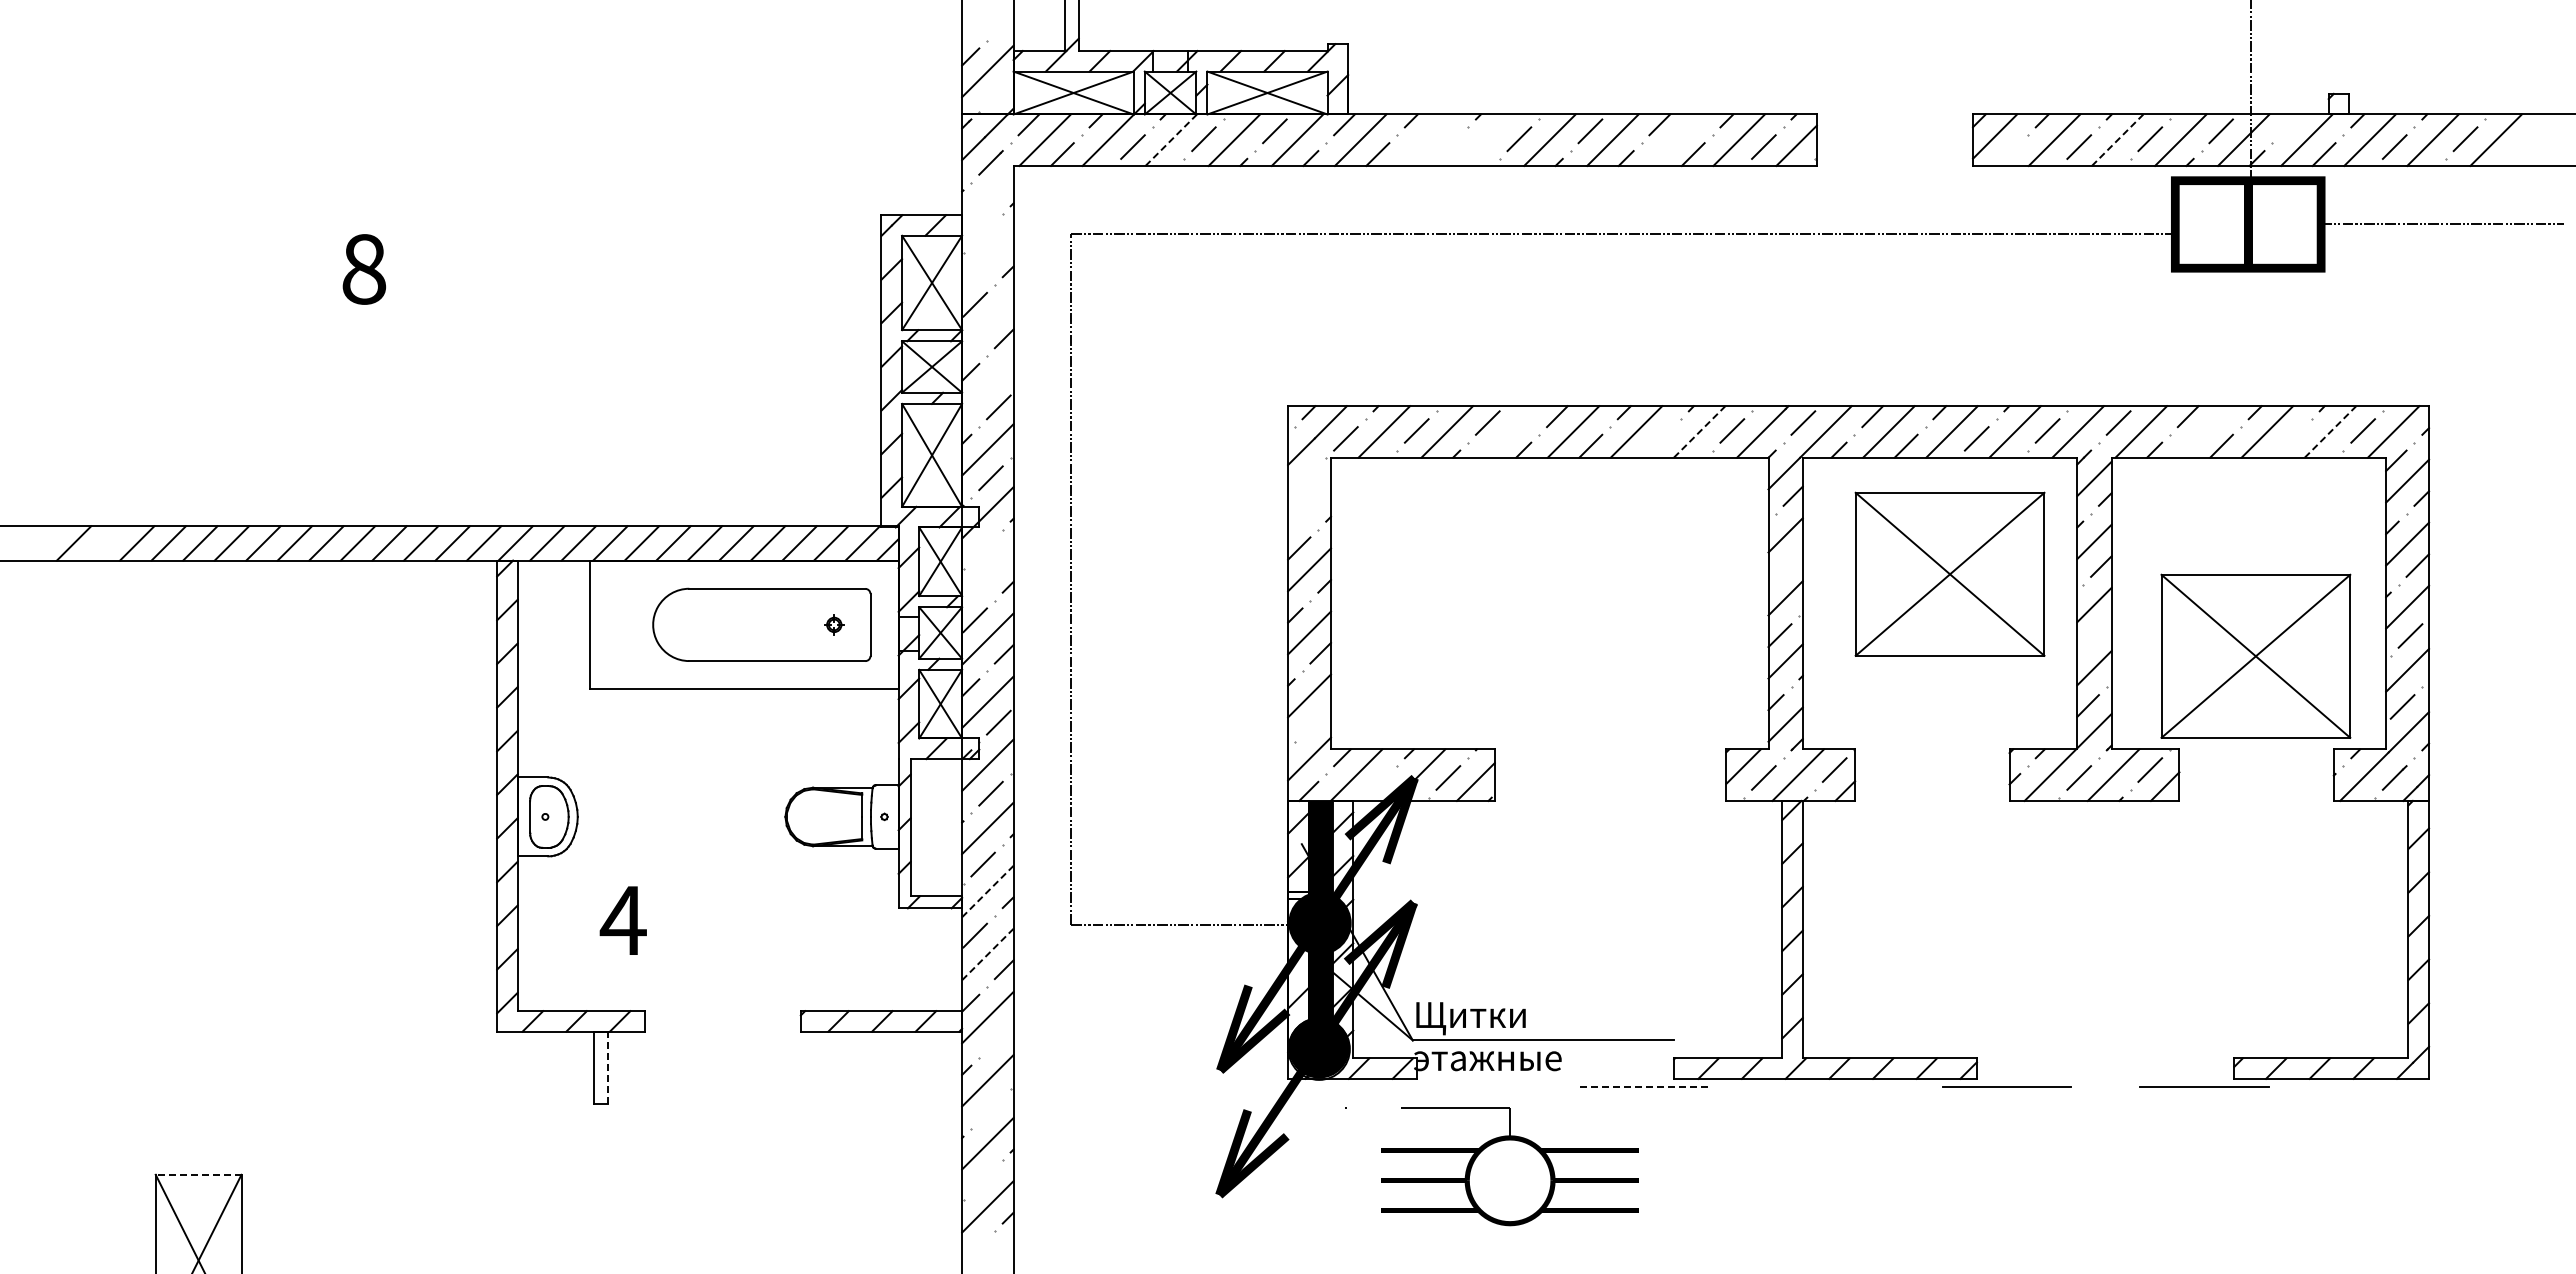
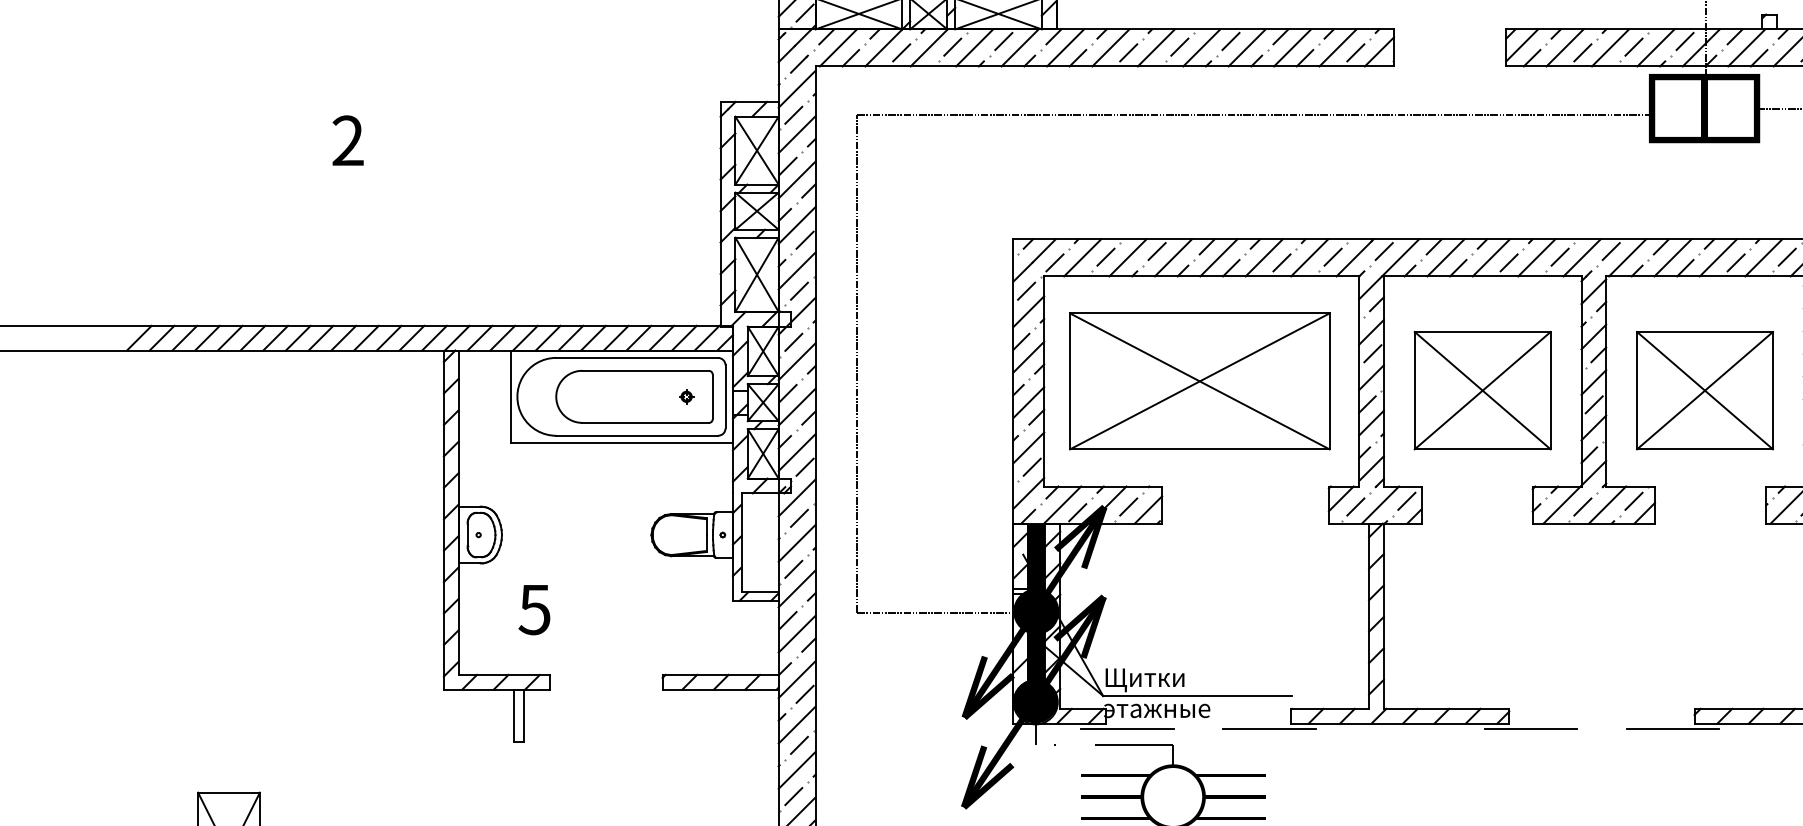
line: (998, 91) -> (804, 12), added
line: (2290, 124) -> (1734, 36), added
line: (1171, 139) -> (929, 47), dashed -> solid
line: (1423, 139) -> (1110, 47), added
line: (1486, 139) -> (1156, 47), added
line: (1675, 139) -> (1292, 47), added
line: (2118, 139) -> (1611, 47), dashed -> solid
line: (1448, 146) -> (1128, 52), added
line: (2008, 154) -> (1531, 58), added
line: (987, 197) -> (796, 89), added
line: (982, 233) -> (793, 115), added
line: (987, 260) -> (796, 134), added
text: (364, 268) -> (348, 140), 8 -> 2
line: (987, 323) -> (796, 179), added
line: (987, 386) -> (796, 225), added
line: (1510, 431) -> (1173, 257), added
line: (1700, 431) -> (1310, 257), dashed -> solid
line: (2204, 431) -> (1673, 257), added
line: (2330, 431) -> (1763, 257), dashed -> solid
line: (1661, 438) -> (1282, 262), added
line: (2291, 438) -> (1735, 262), added
line: (1306, 478) -> (1026, 291), added
line: (1309, 506) -> (1028, 311), added
line: (105, 543) -> (161, 338), added
line: (982, 549) -> (793, 342), added
line: (1787, 564) -> (1372, 353), added
part: (1949, 573) -> (1482, 390), moved
line: (987, 575) -> (796, 361), added
part: (1547, 603) -> (1200, 381), added
part: (743, 624) -> (621, 396), added
line: (2094, 635) -> (1593, 404), added
part: (2255, 655) -> (1704, 390), moved
line: (1314, 722) -> (1032, 467), added
line: (1377, 785) -> (1077, 512), added
line: (988, 891) -> (797, 588), dashed -> solid
text: (622, 921) -> (534, 610), 4 -> 5
line: (988, 954) -> (797, 634), dashed -> solid
line: (998, 1038) -> (804, 694), added
line: (608, 1067) -> (524, 715), dashed -> solid
line: (1446, 1086) -> (1127, 729), added
line: (1643, 1086) -> (1269, 729), dashed -> solid
line: (1319, 1093) -> (1035, 734), added
line: (990, 1108) -> (799, 744), added
line: (198, 1174) -> (228, 792), dashed -> solid
line: (982, 1179) -> (793, 796), added

